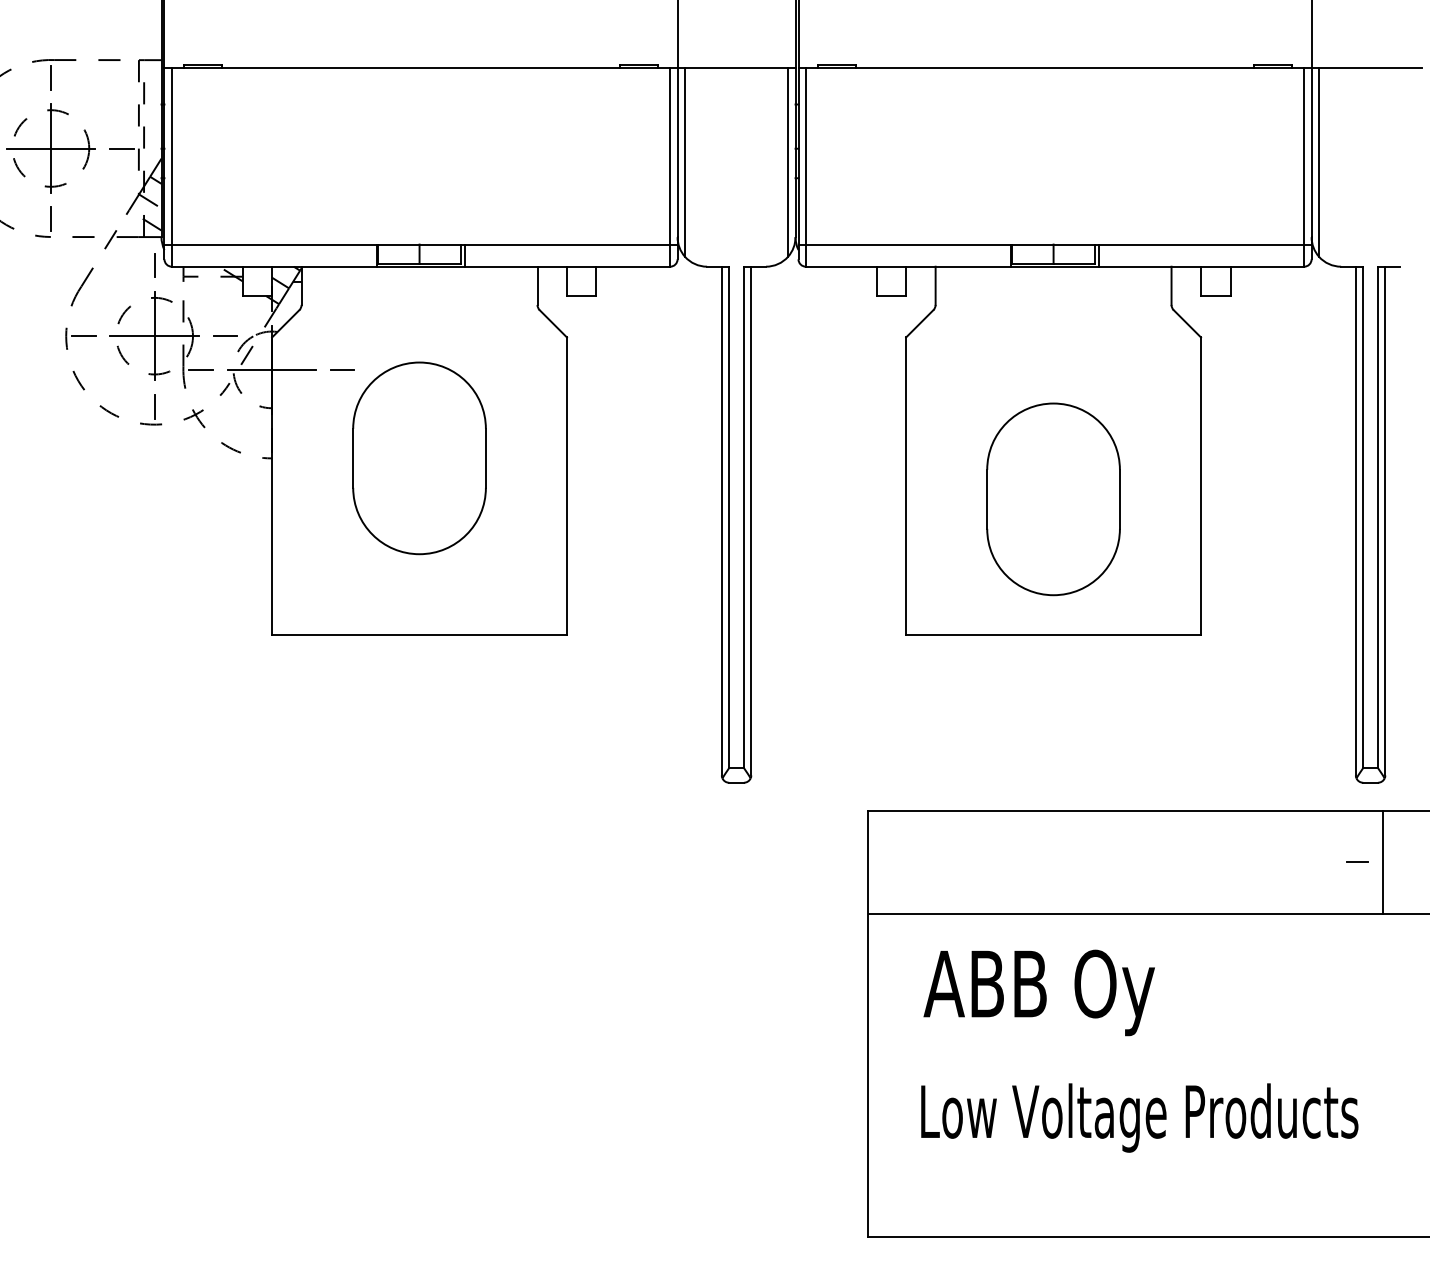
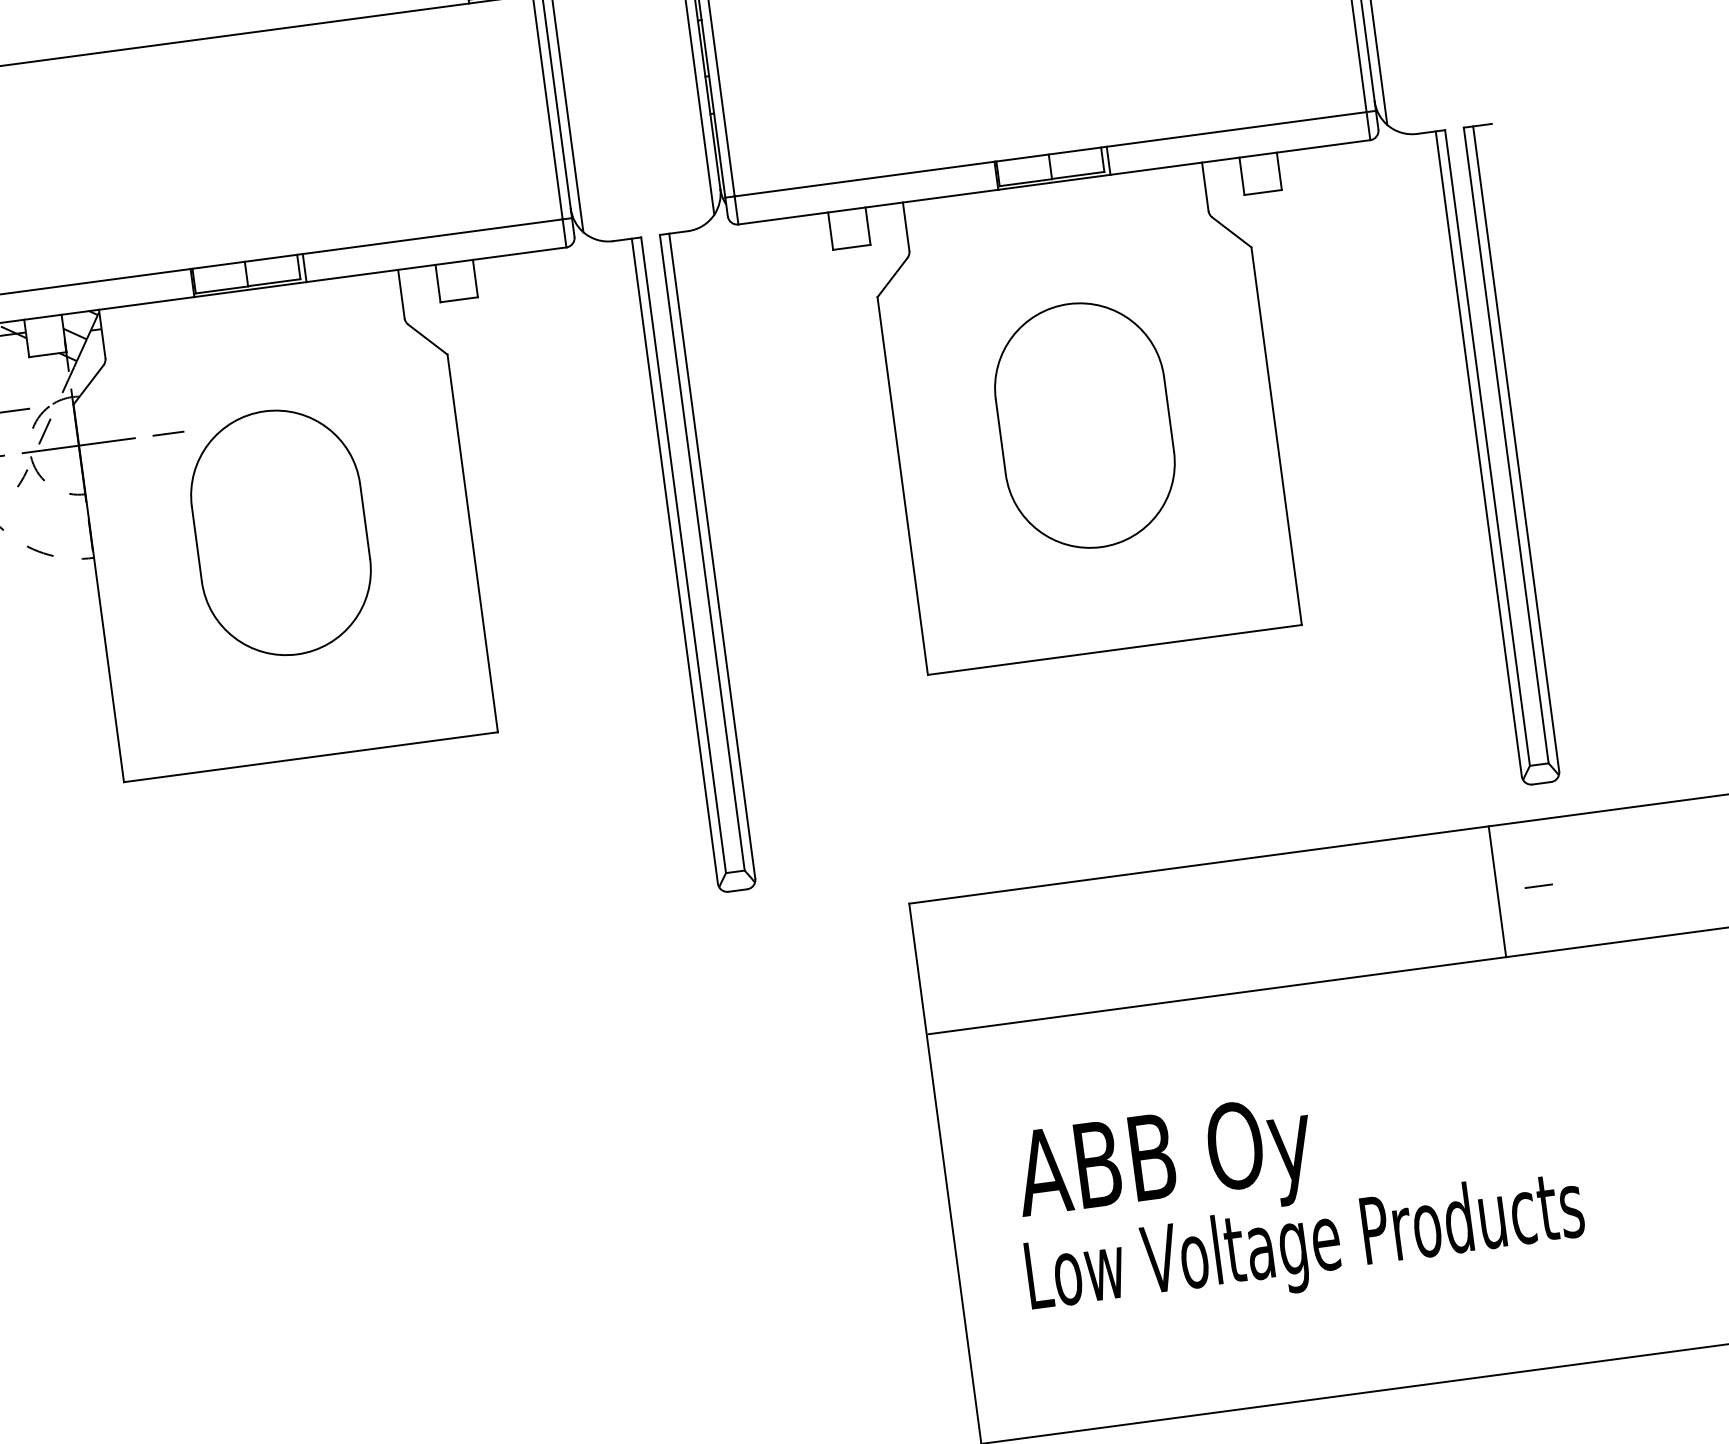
part: (1053, 499) -> (1084, 425), moved
line: (1383, 861) -> (1497, 890), moved
text: (1038, 992) -> (1164, 1166), moved

